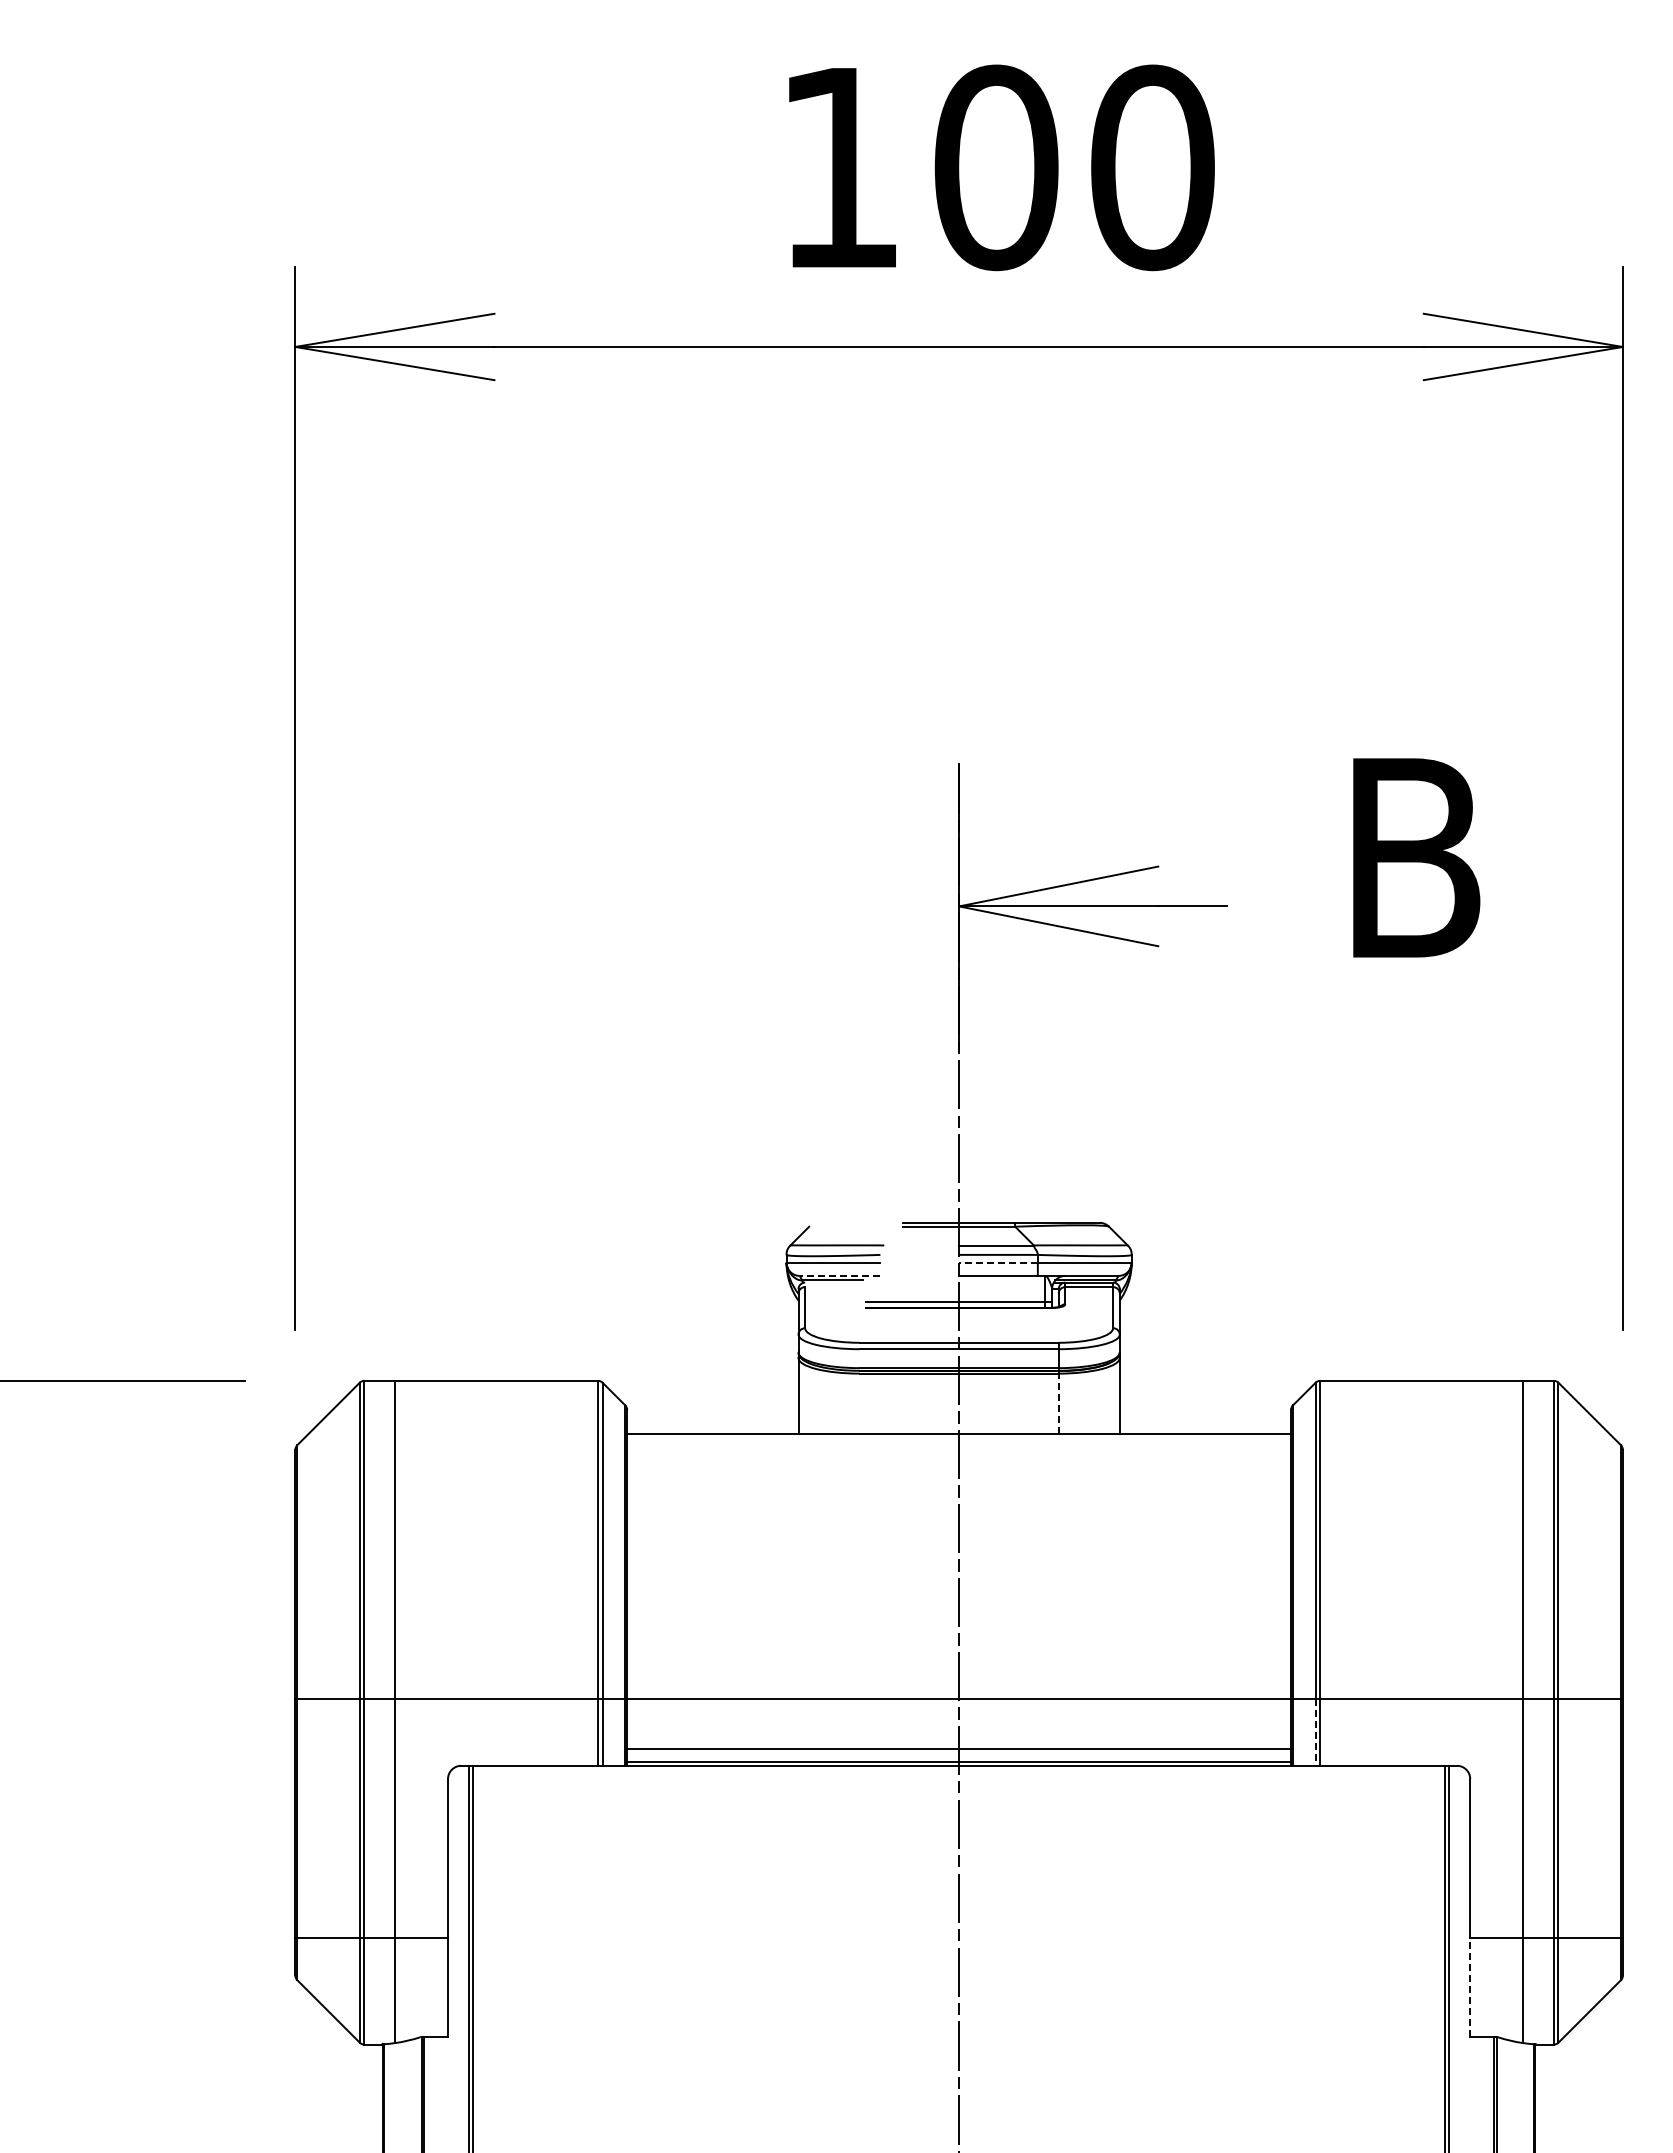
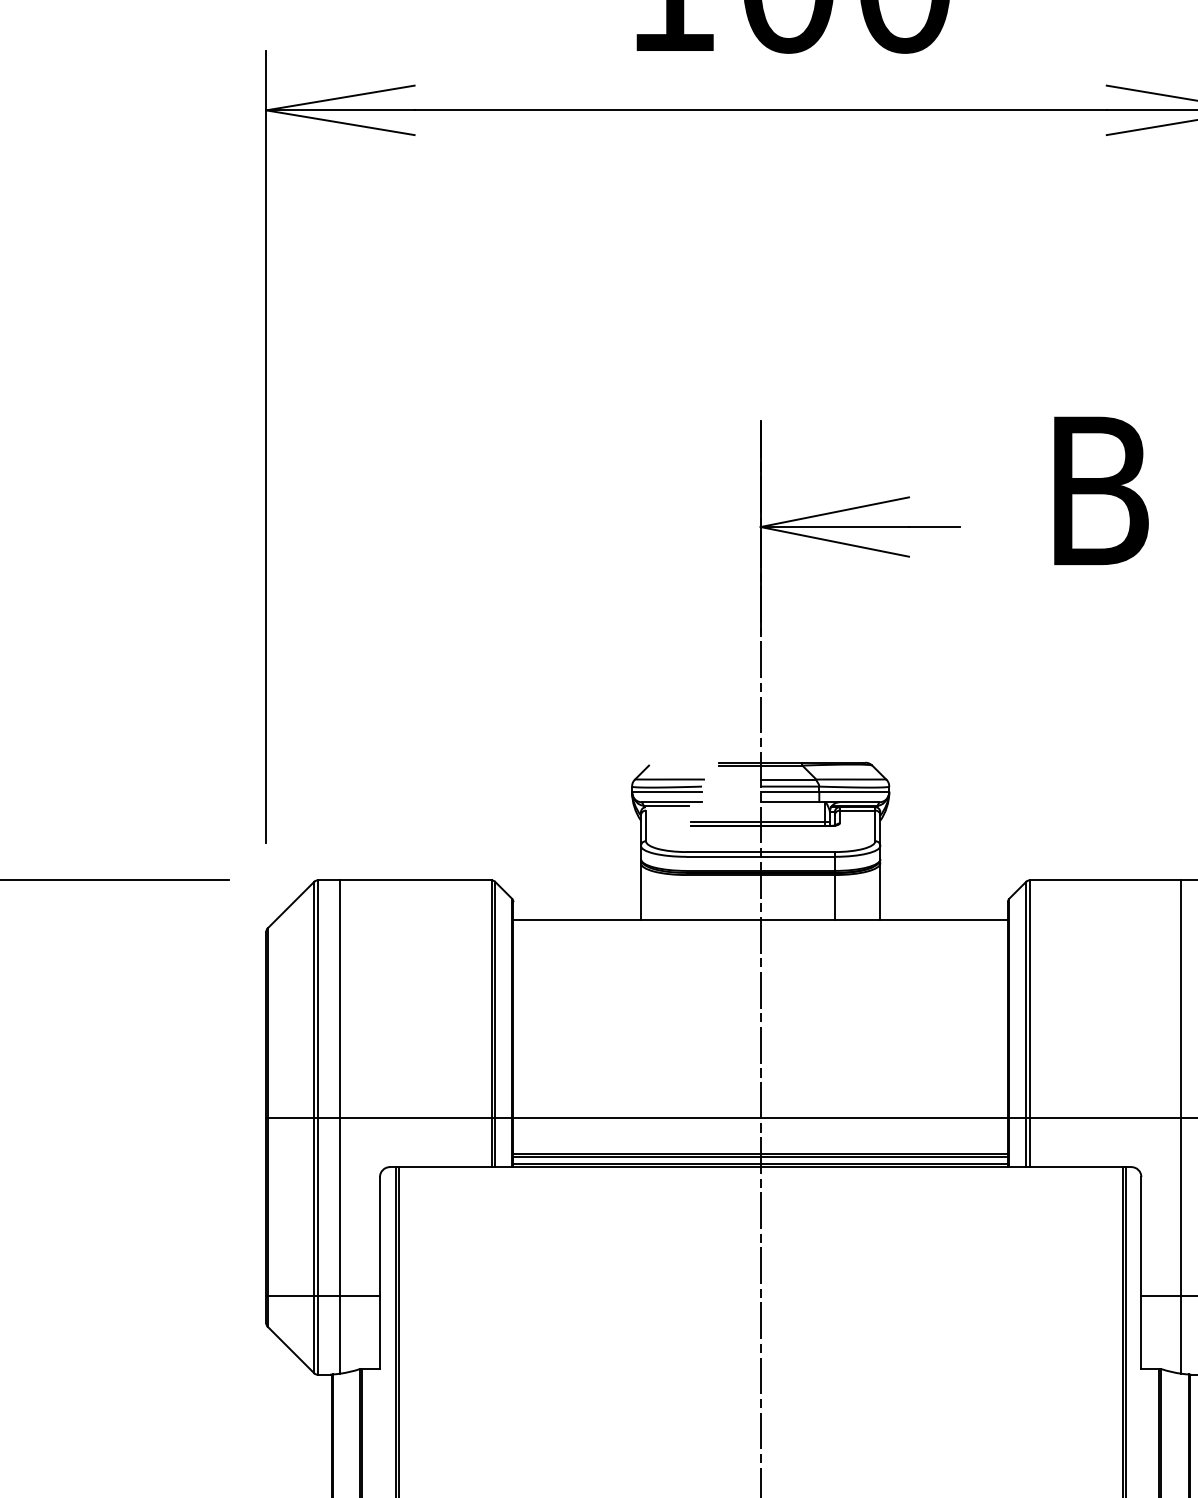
line: (997, 1262) -> (789, 792), dashed -> solid
line: (839, 1275) -> (671, 801), dashed -> solid
line: (1058, 1403) -> (834, 897), dashed -> solid
line: (1315, 1733) -> (1026, 1143), dashed -> solid
line: (959, 1752) -> (760, 1157), added
line: (1470, 1987) -> (1141, 1332), dashed -> solid

